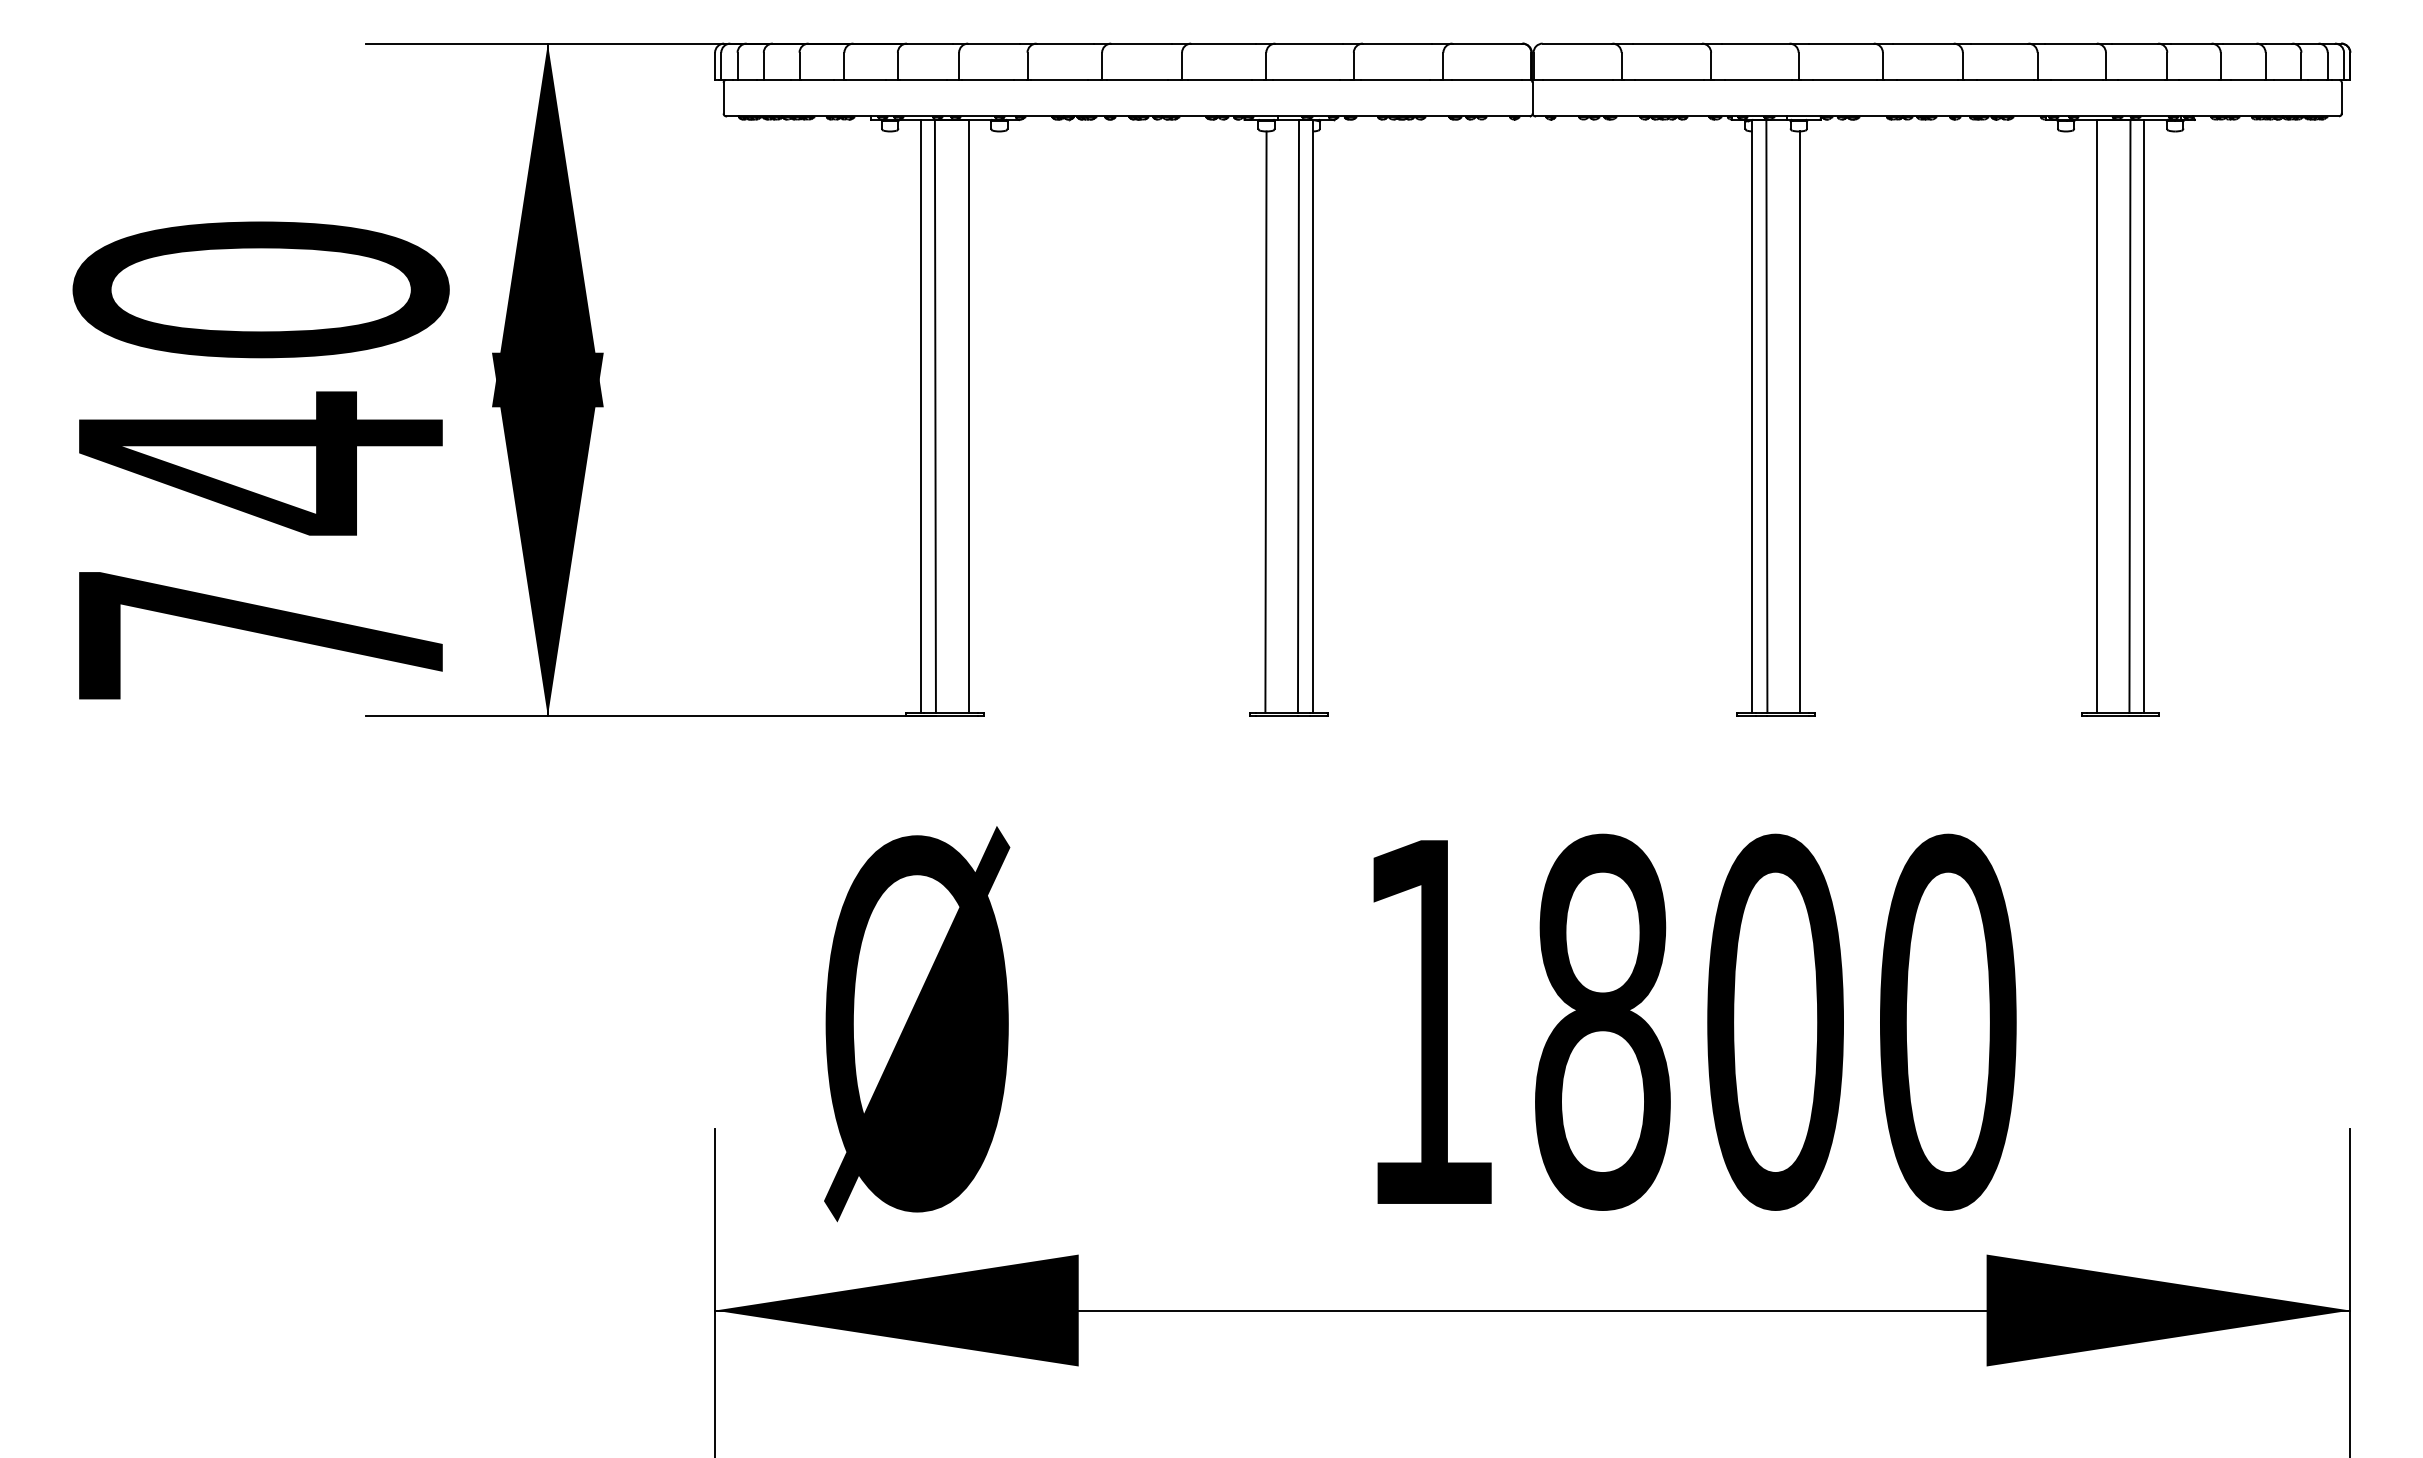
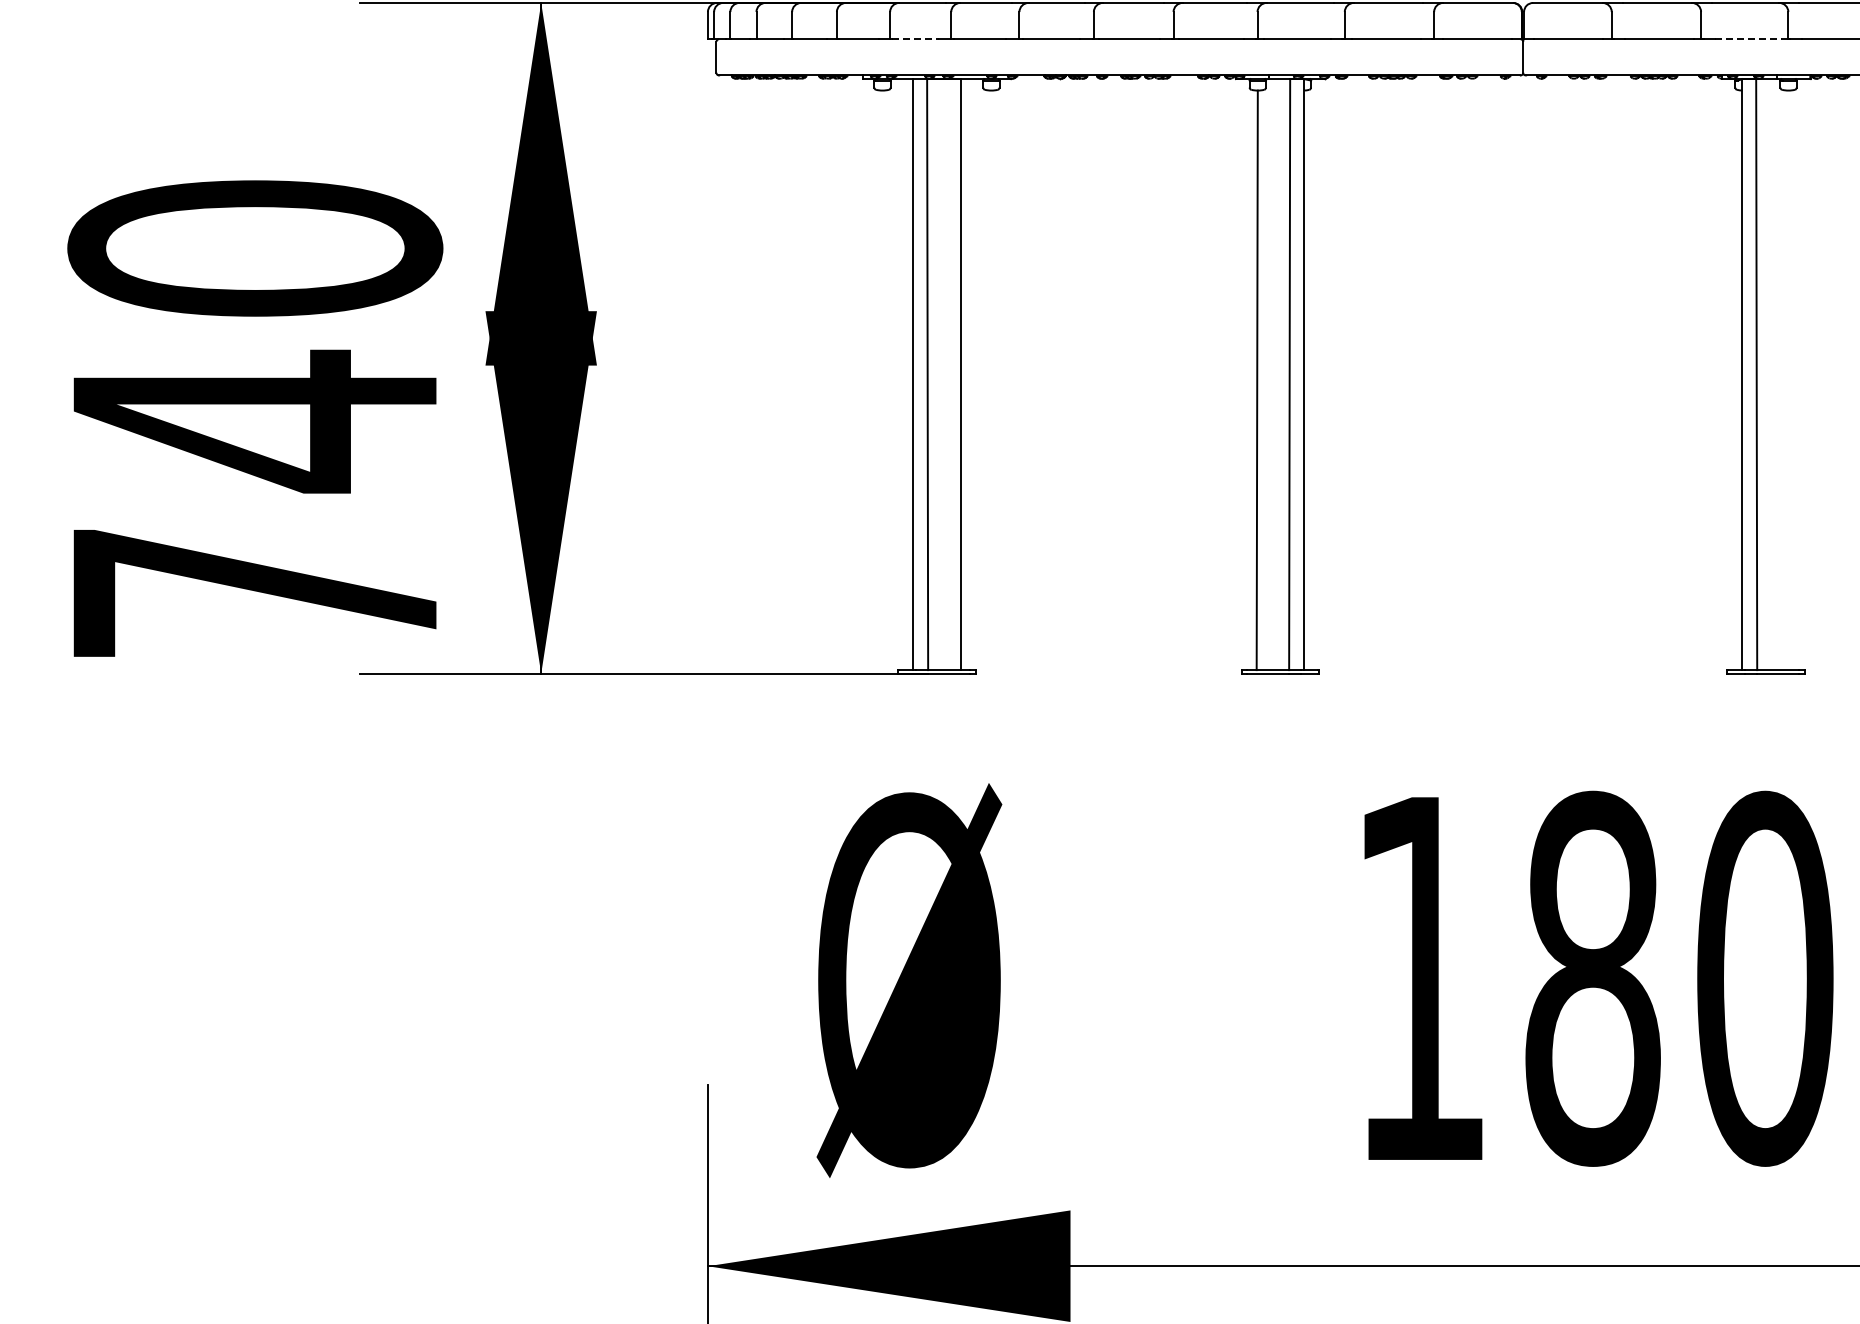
line: (923, 79) -> (915, 38), solid -> dashed
line: (1758, 79) -> (1748, 38), solid -> dashed
line: (1799, 421) -> (1789, 379), removed

